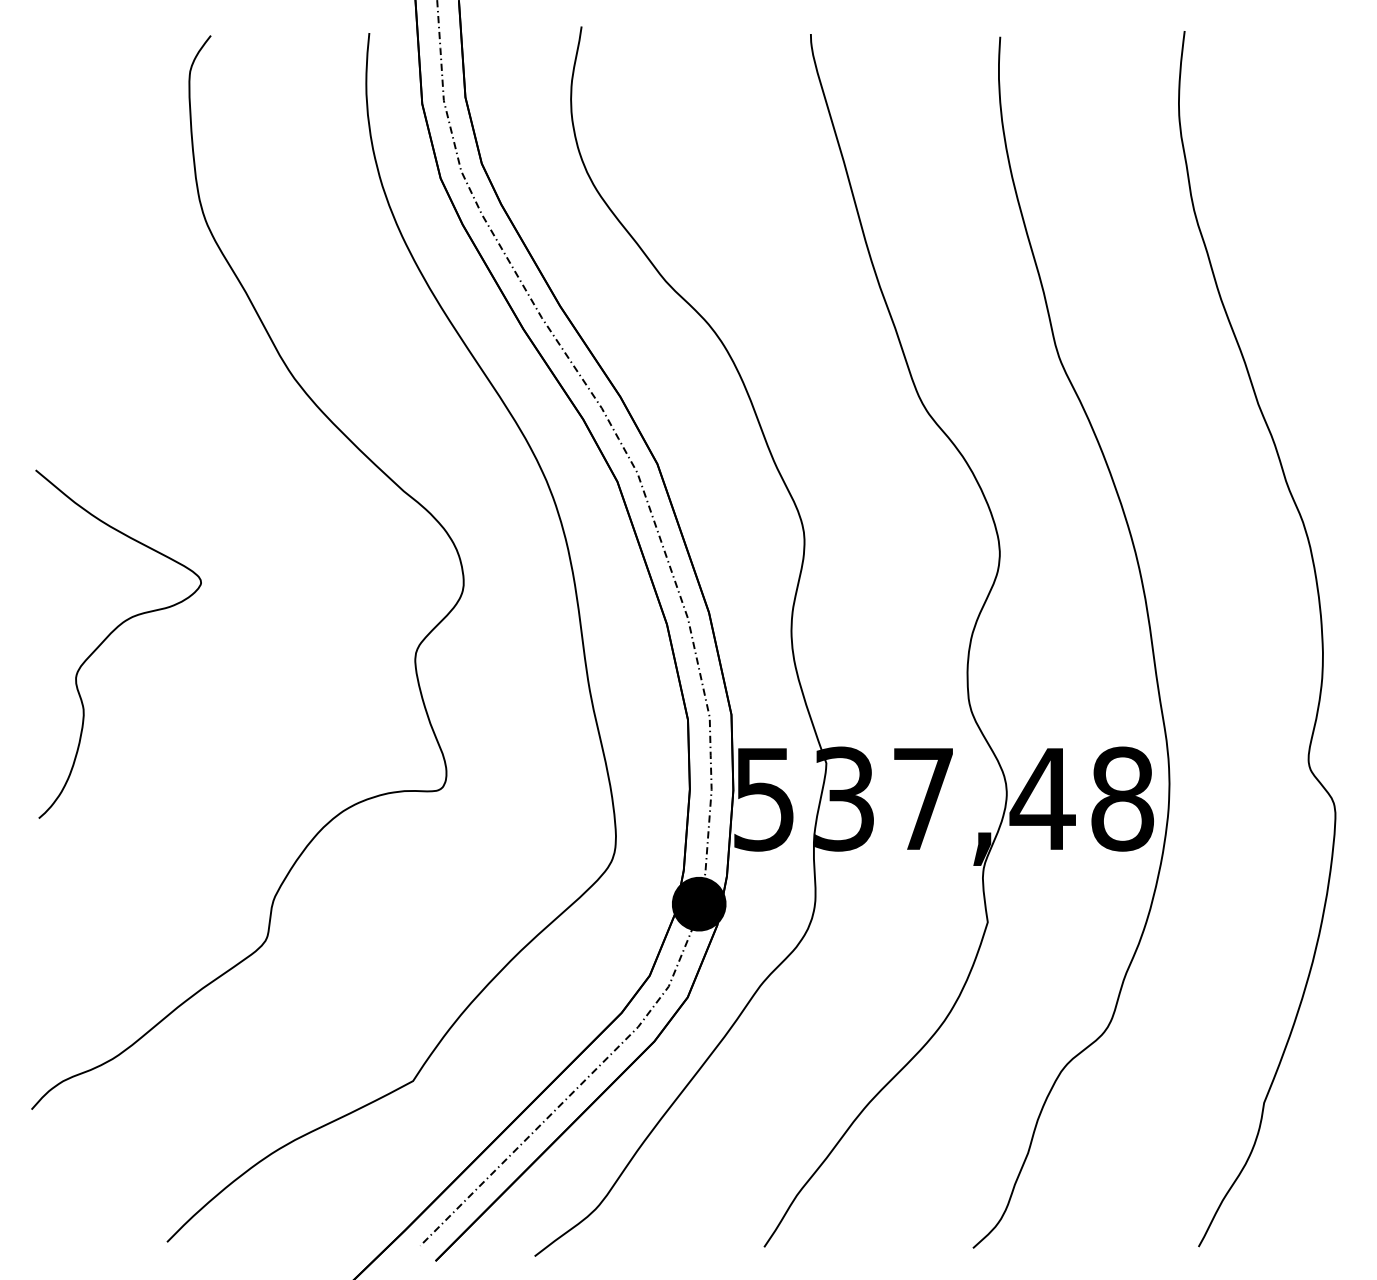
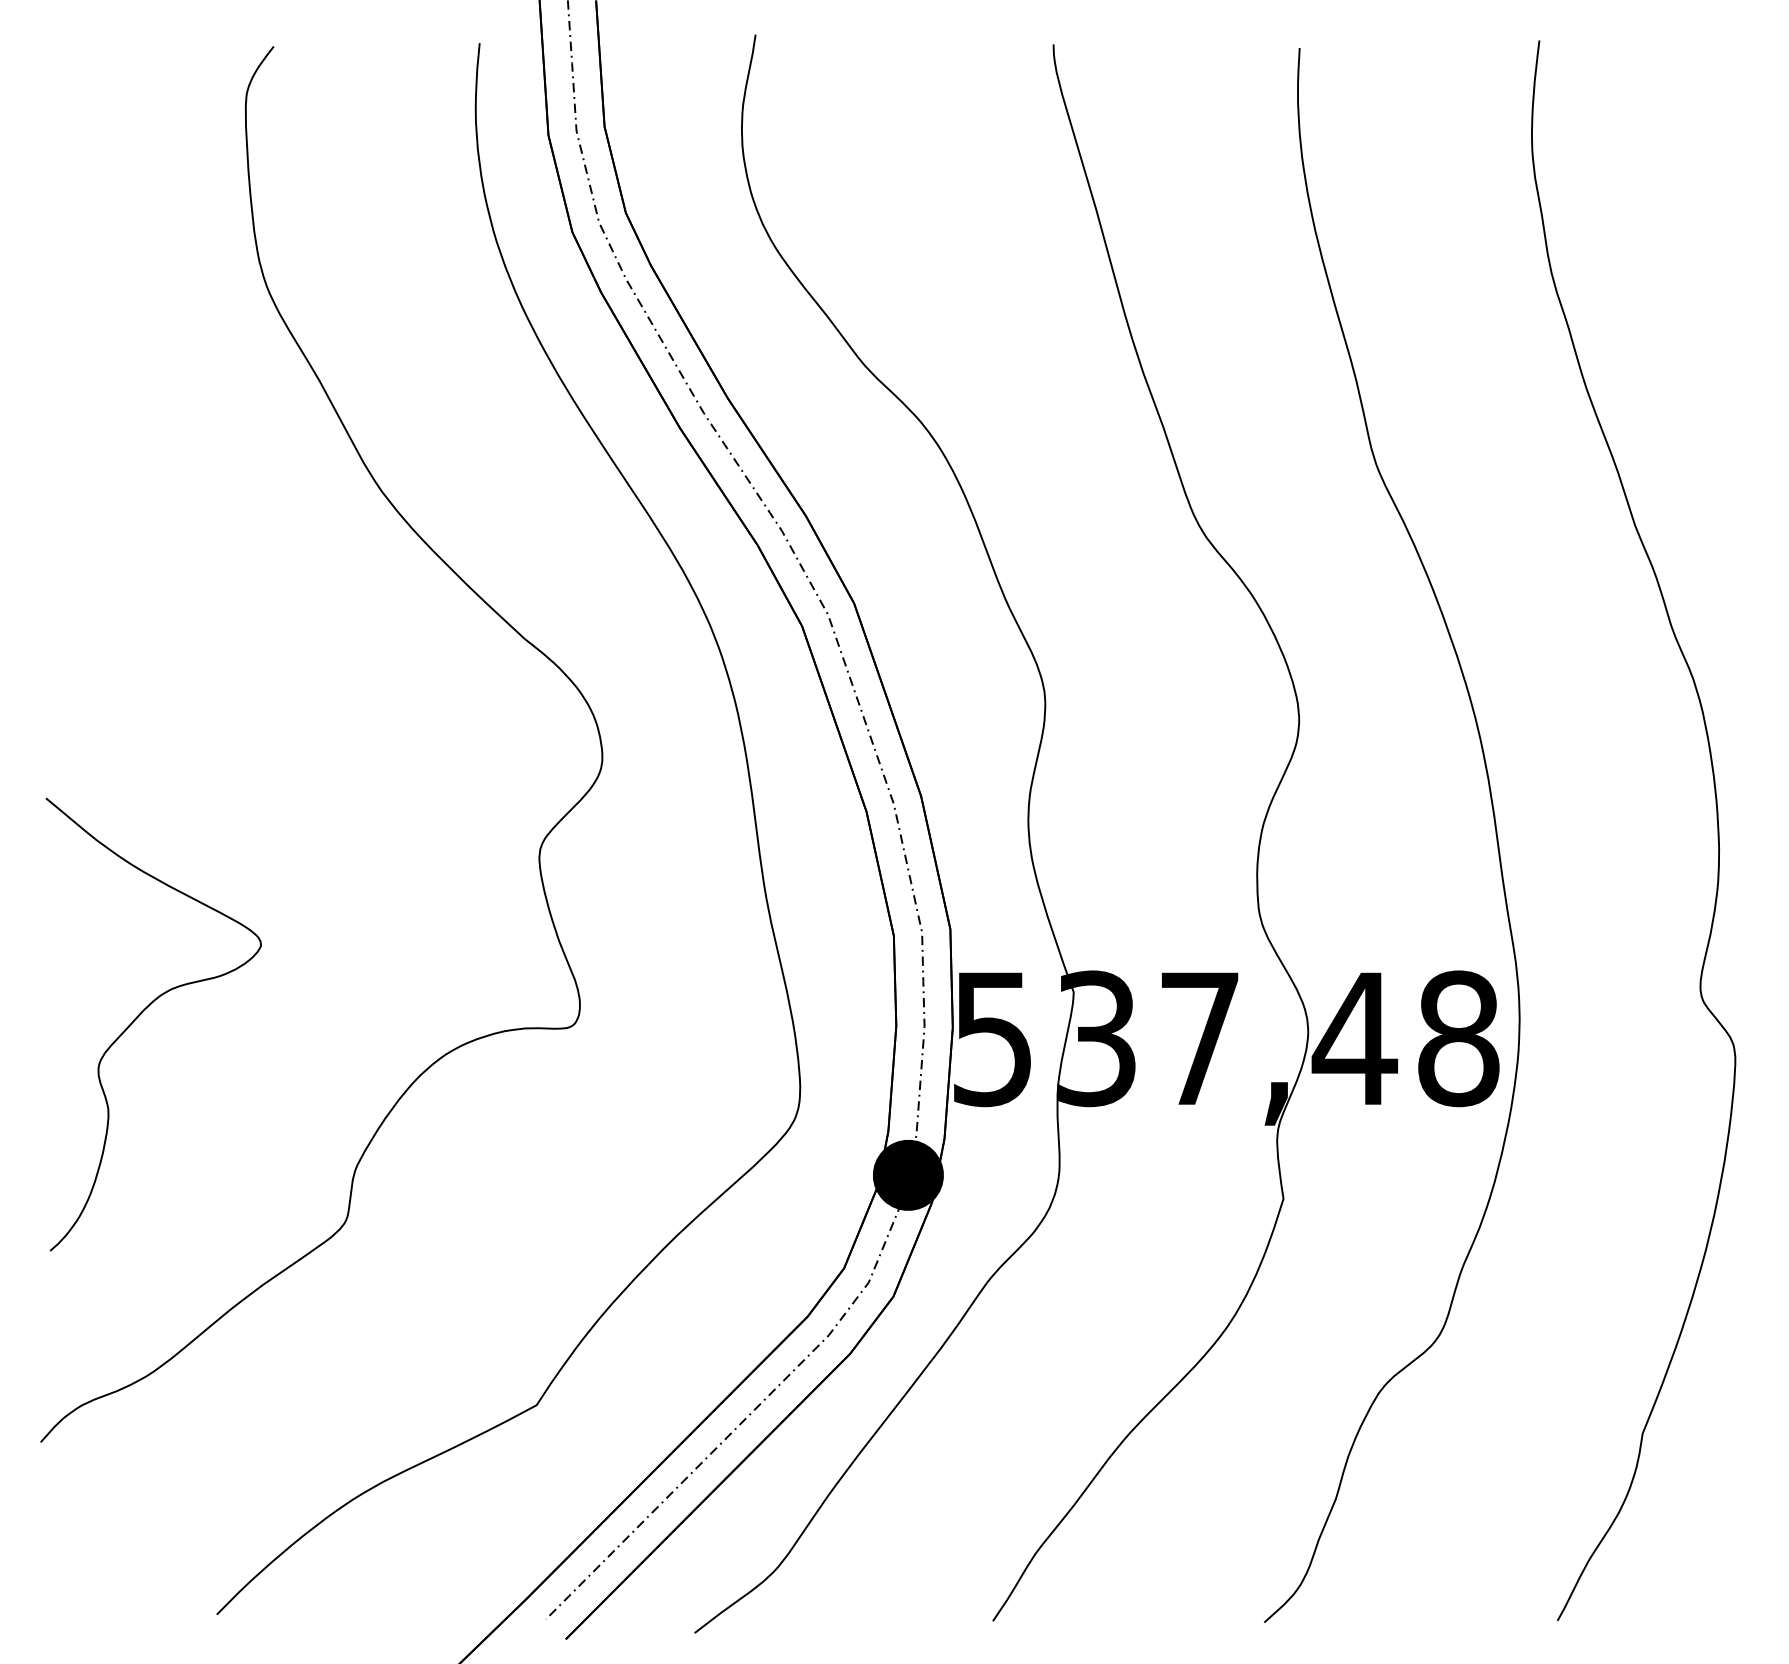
curve: (109, 635) -> (142, 1013), moved

